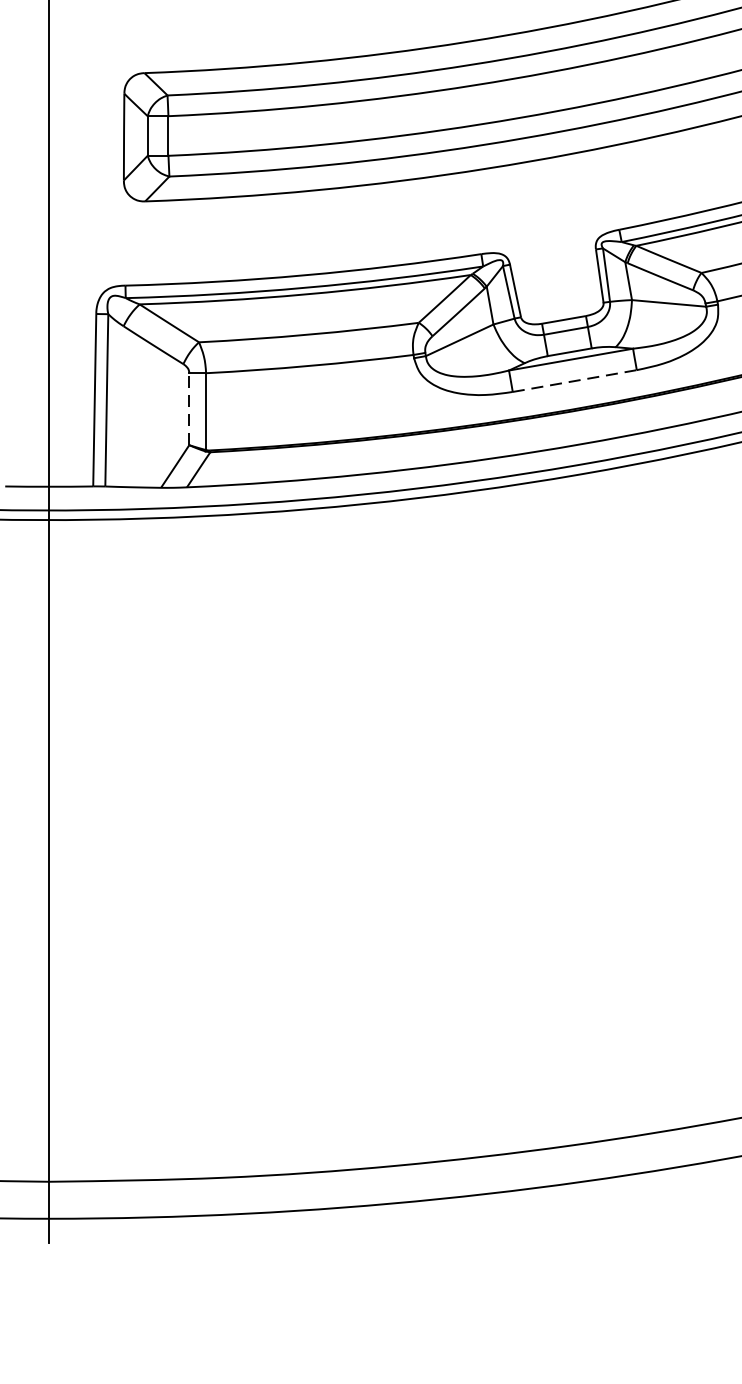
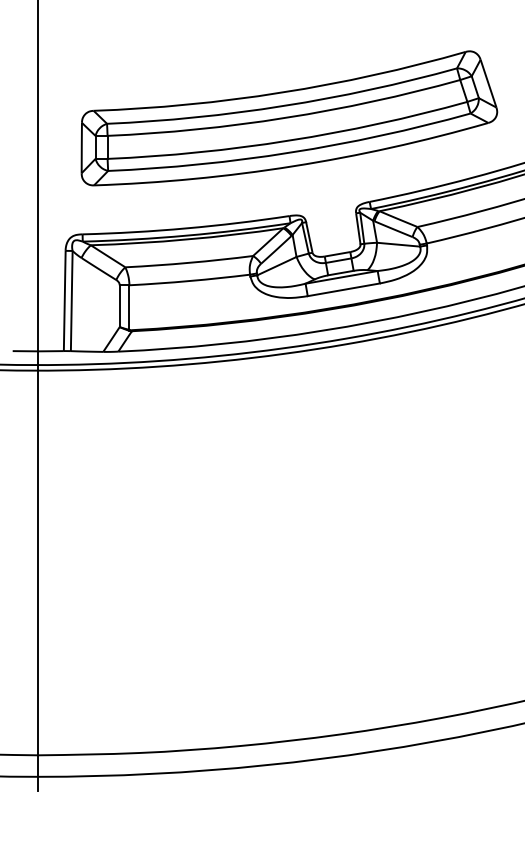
line: (574, 380) -> (343, 289), dashed -> solid
line: (188, 409) -> (119, 306), dashed -> solid

